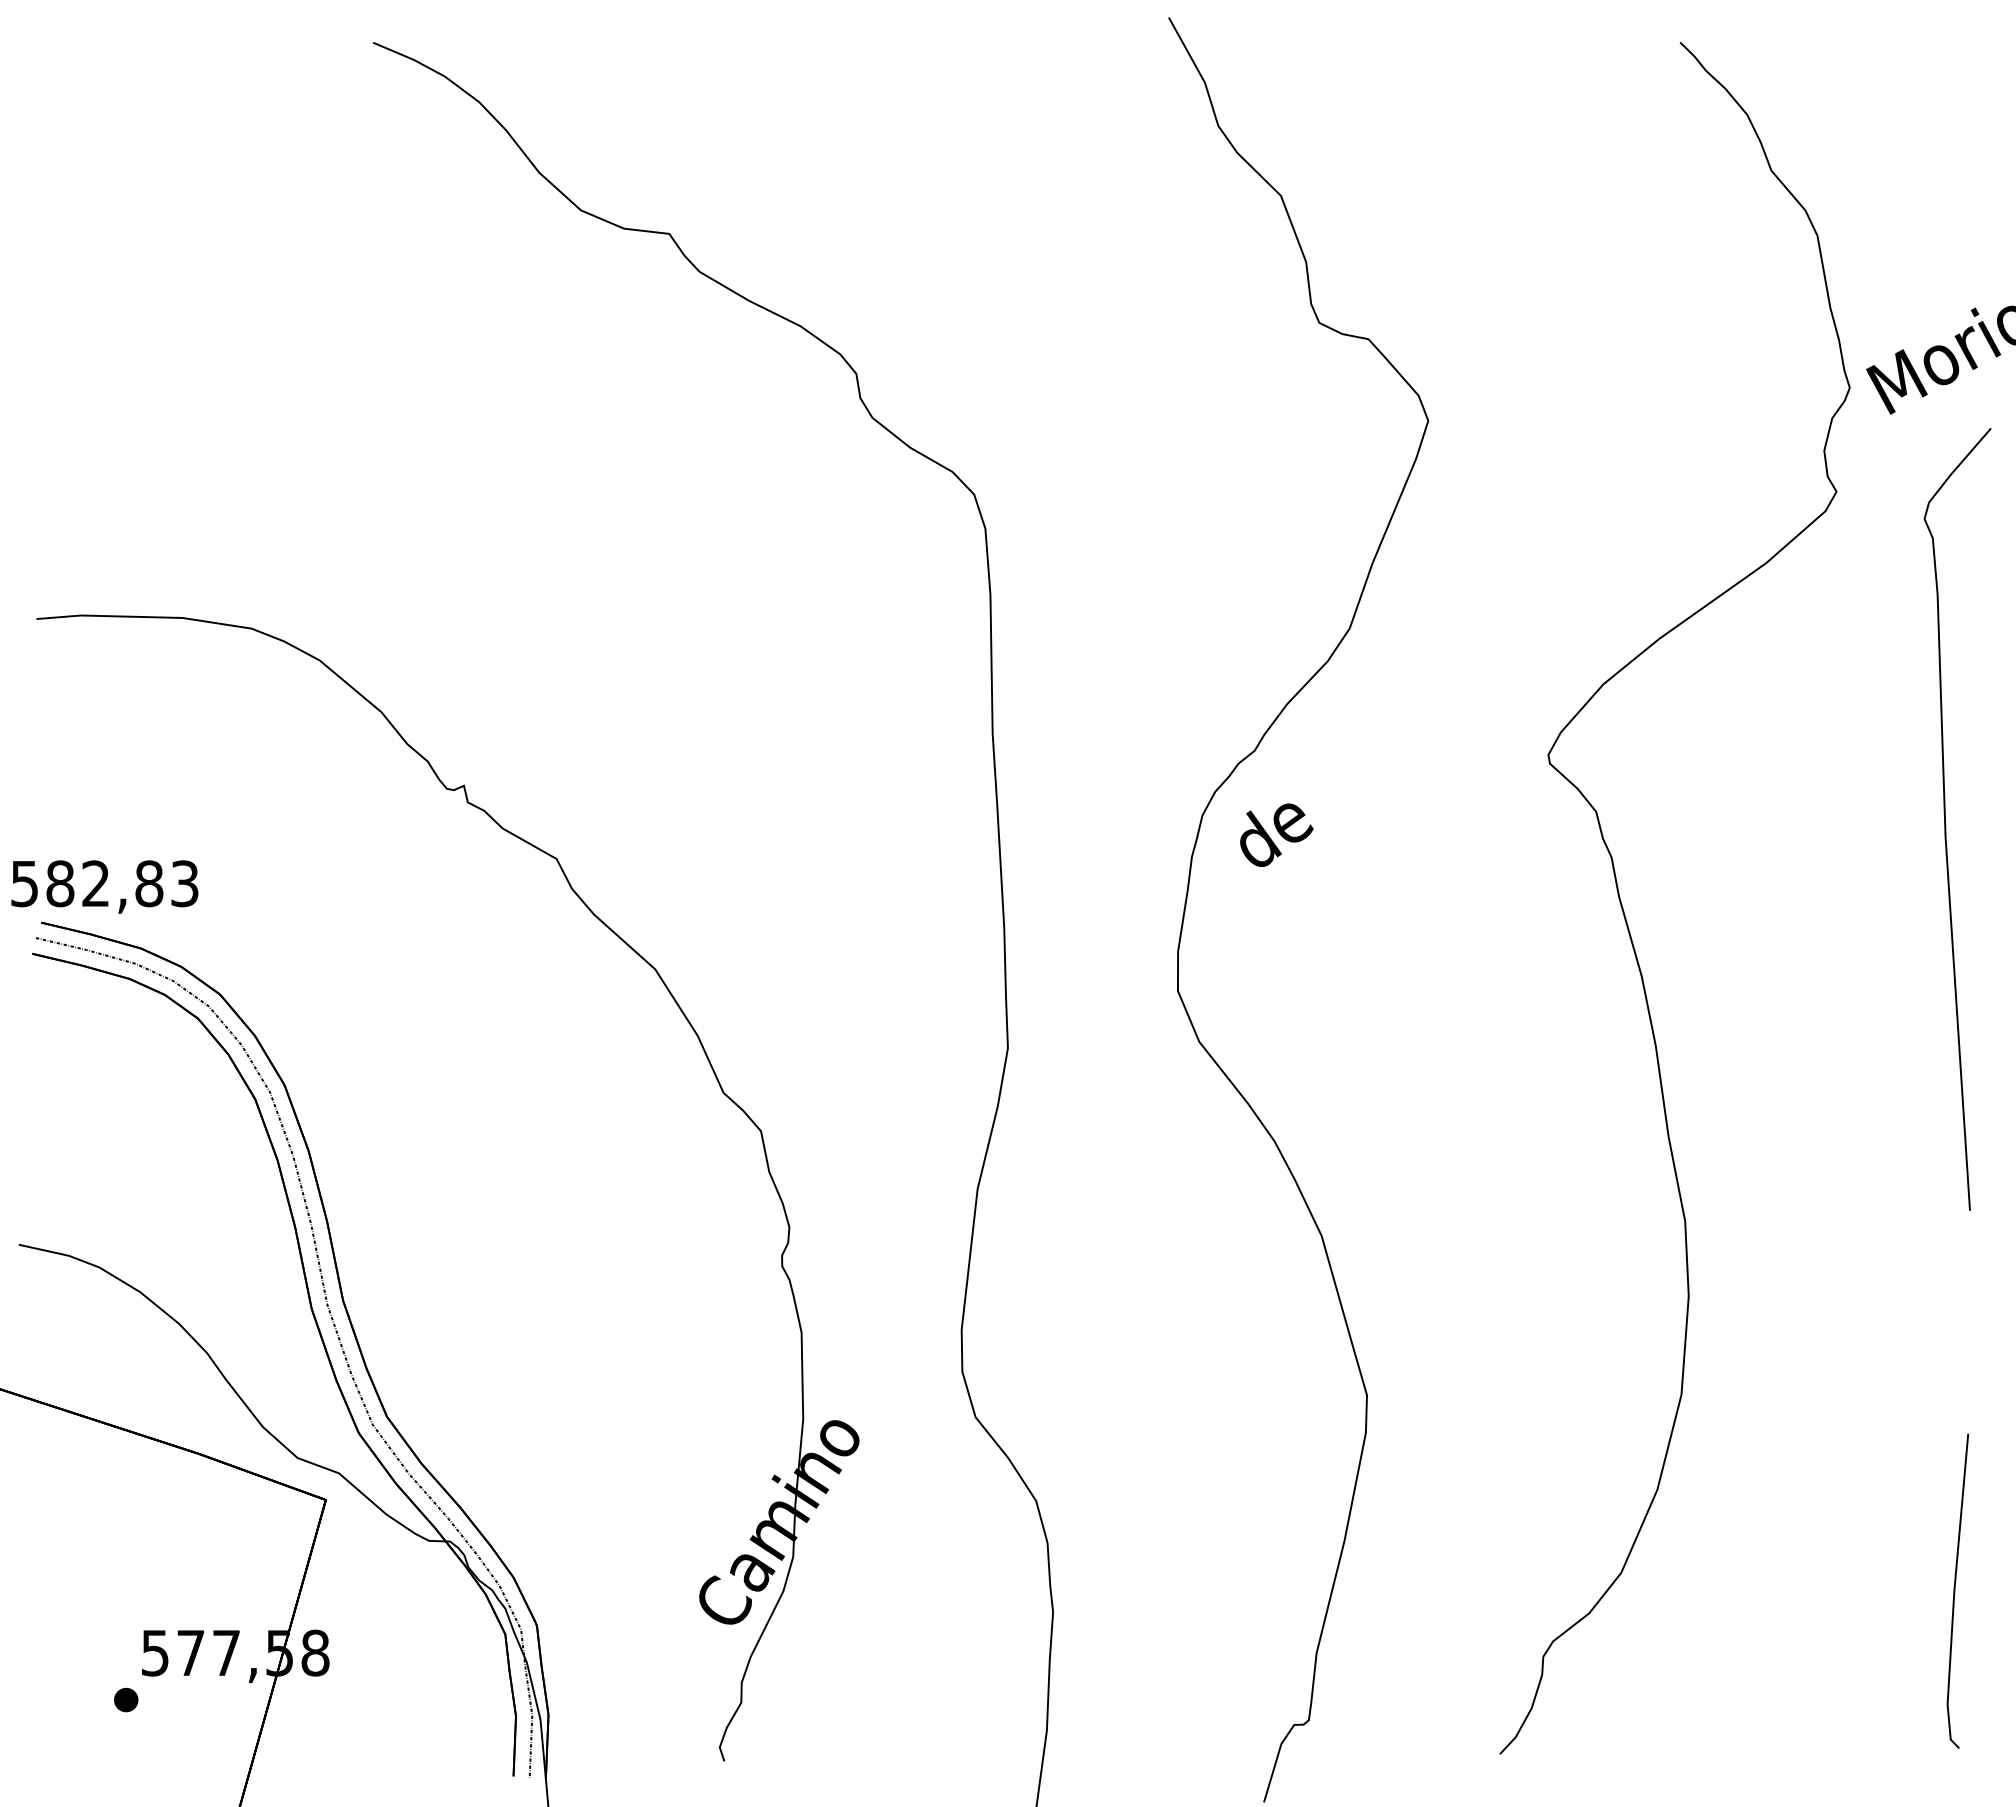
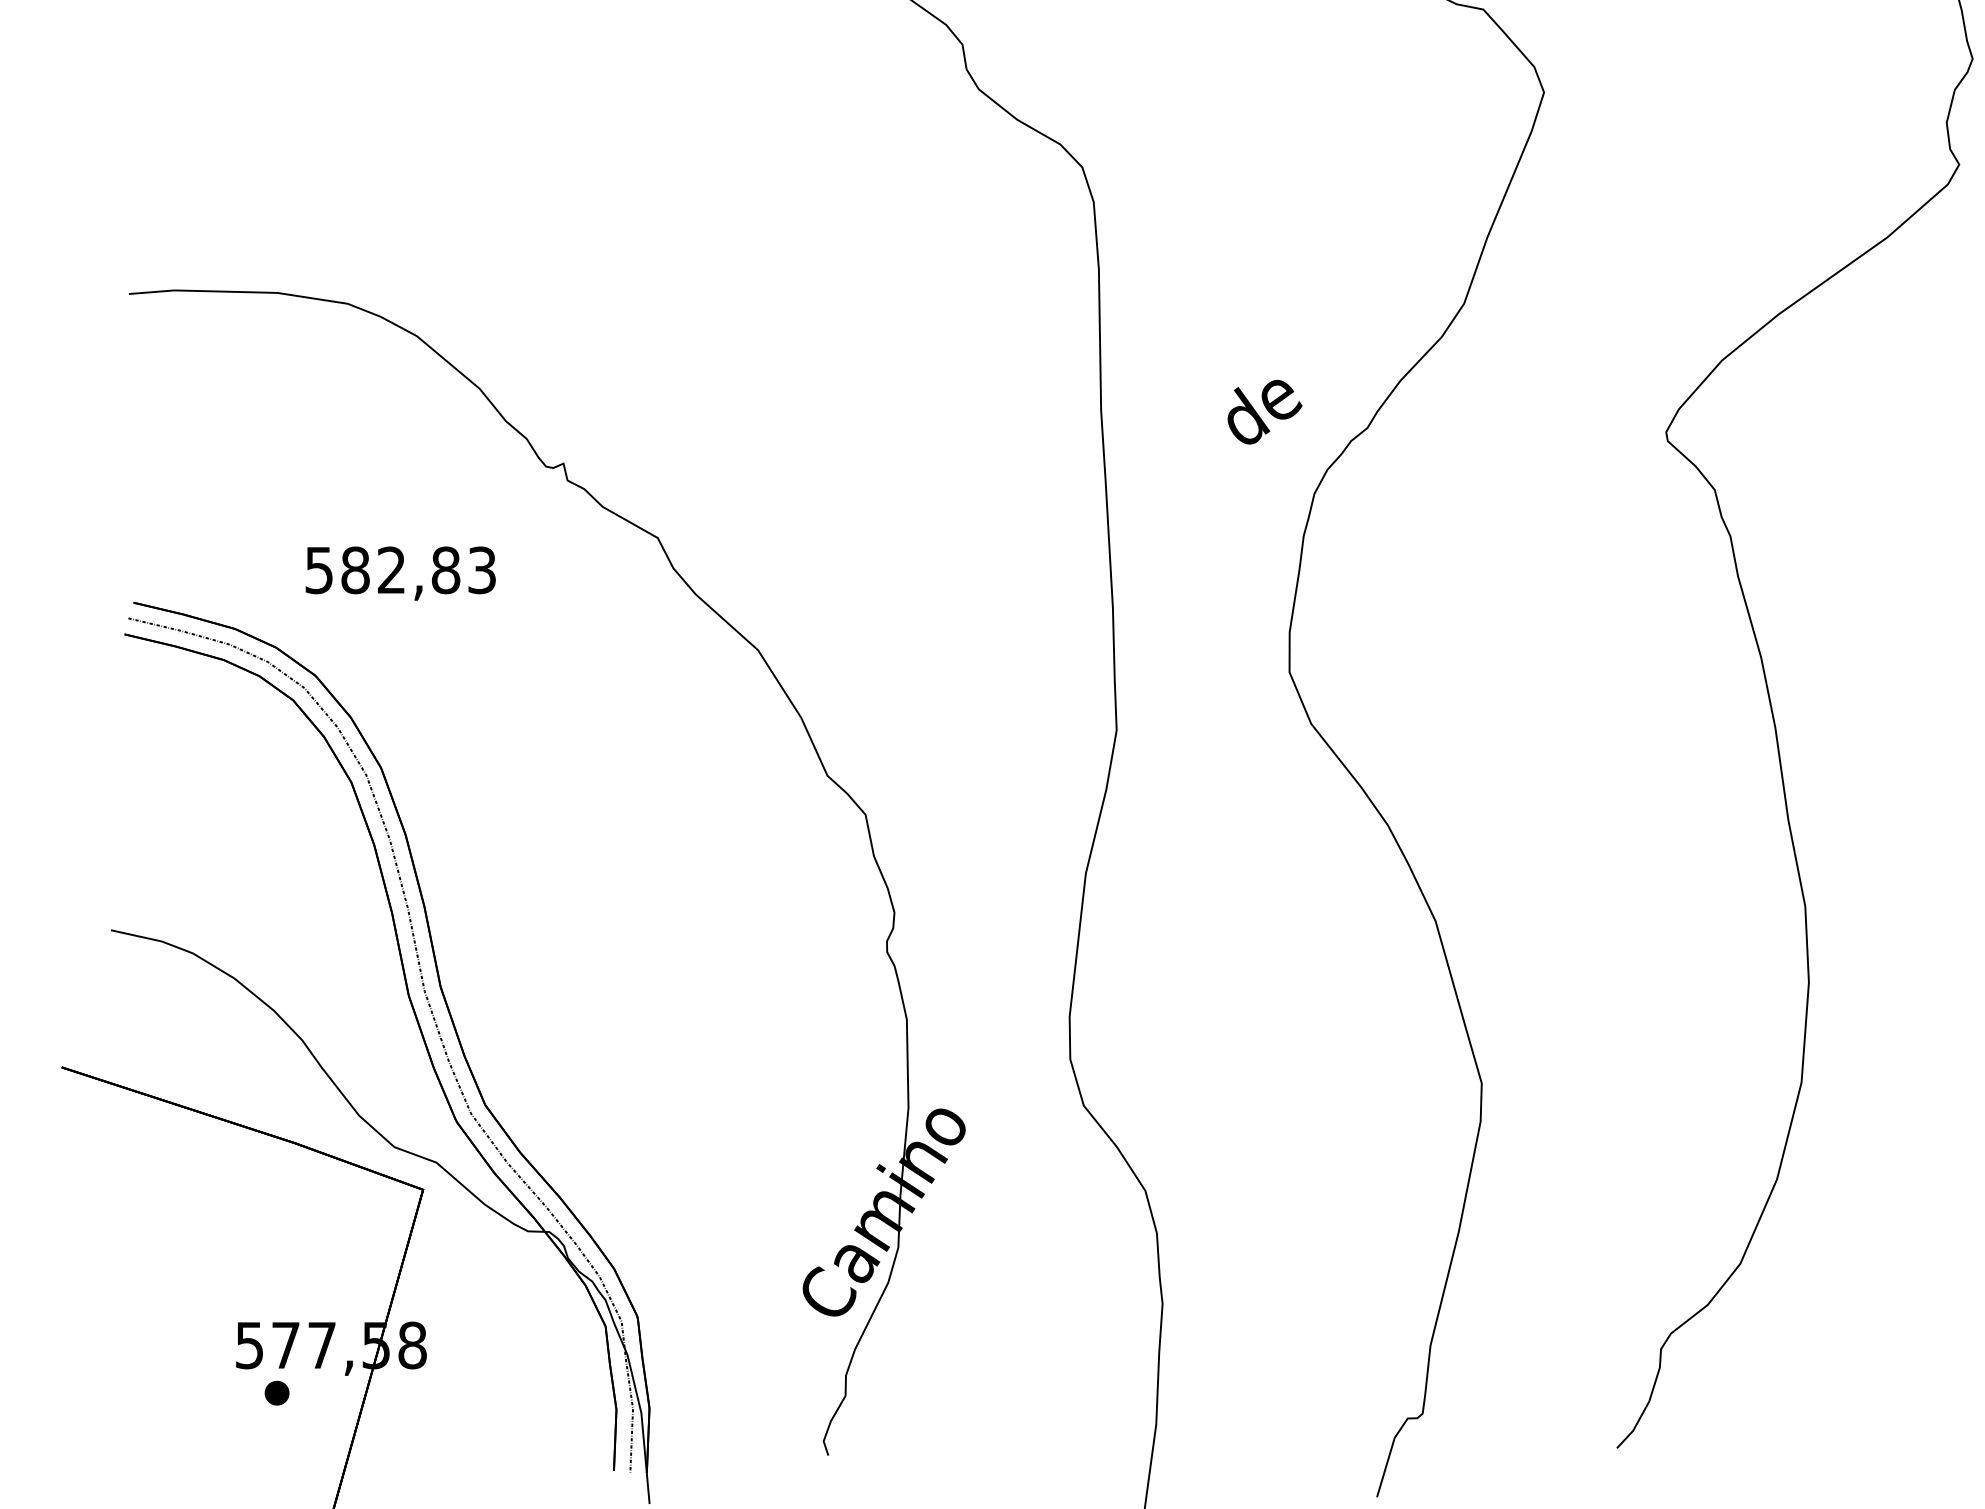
text: (1276, 835) -> (1264, 412), moved
text: (104, 886) -> (400, 573), moved
part: (126, 1700) -> (277, 1393), moved

